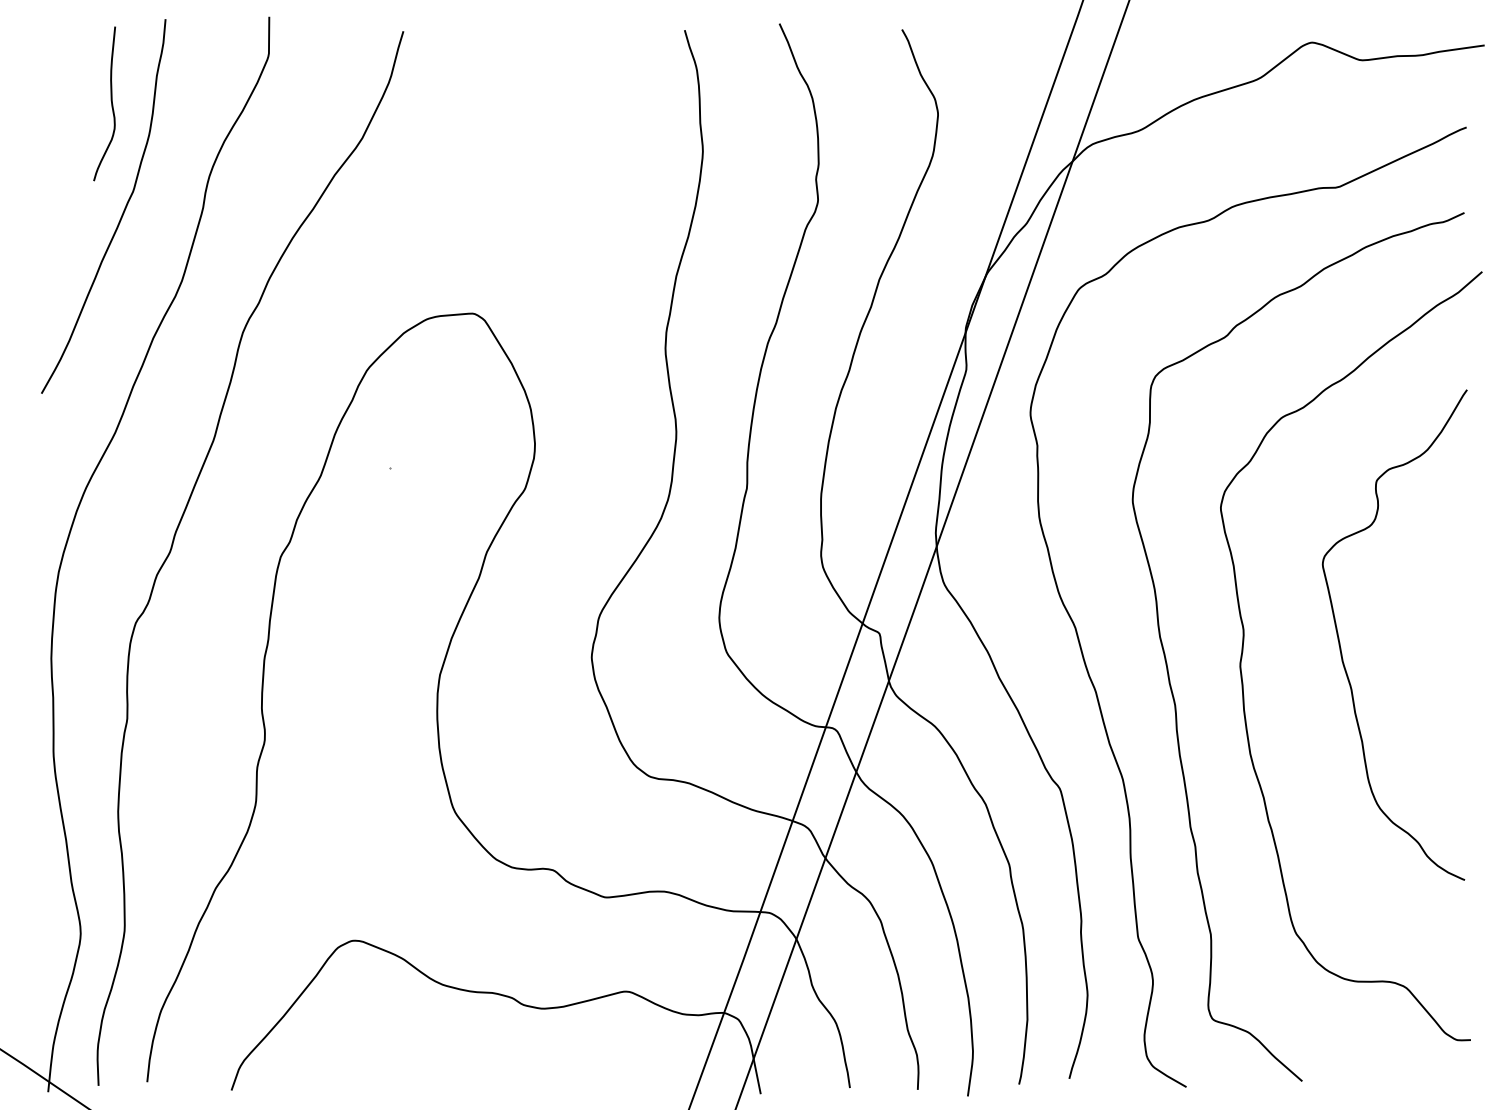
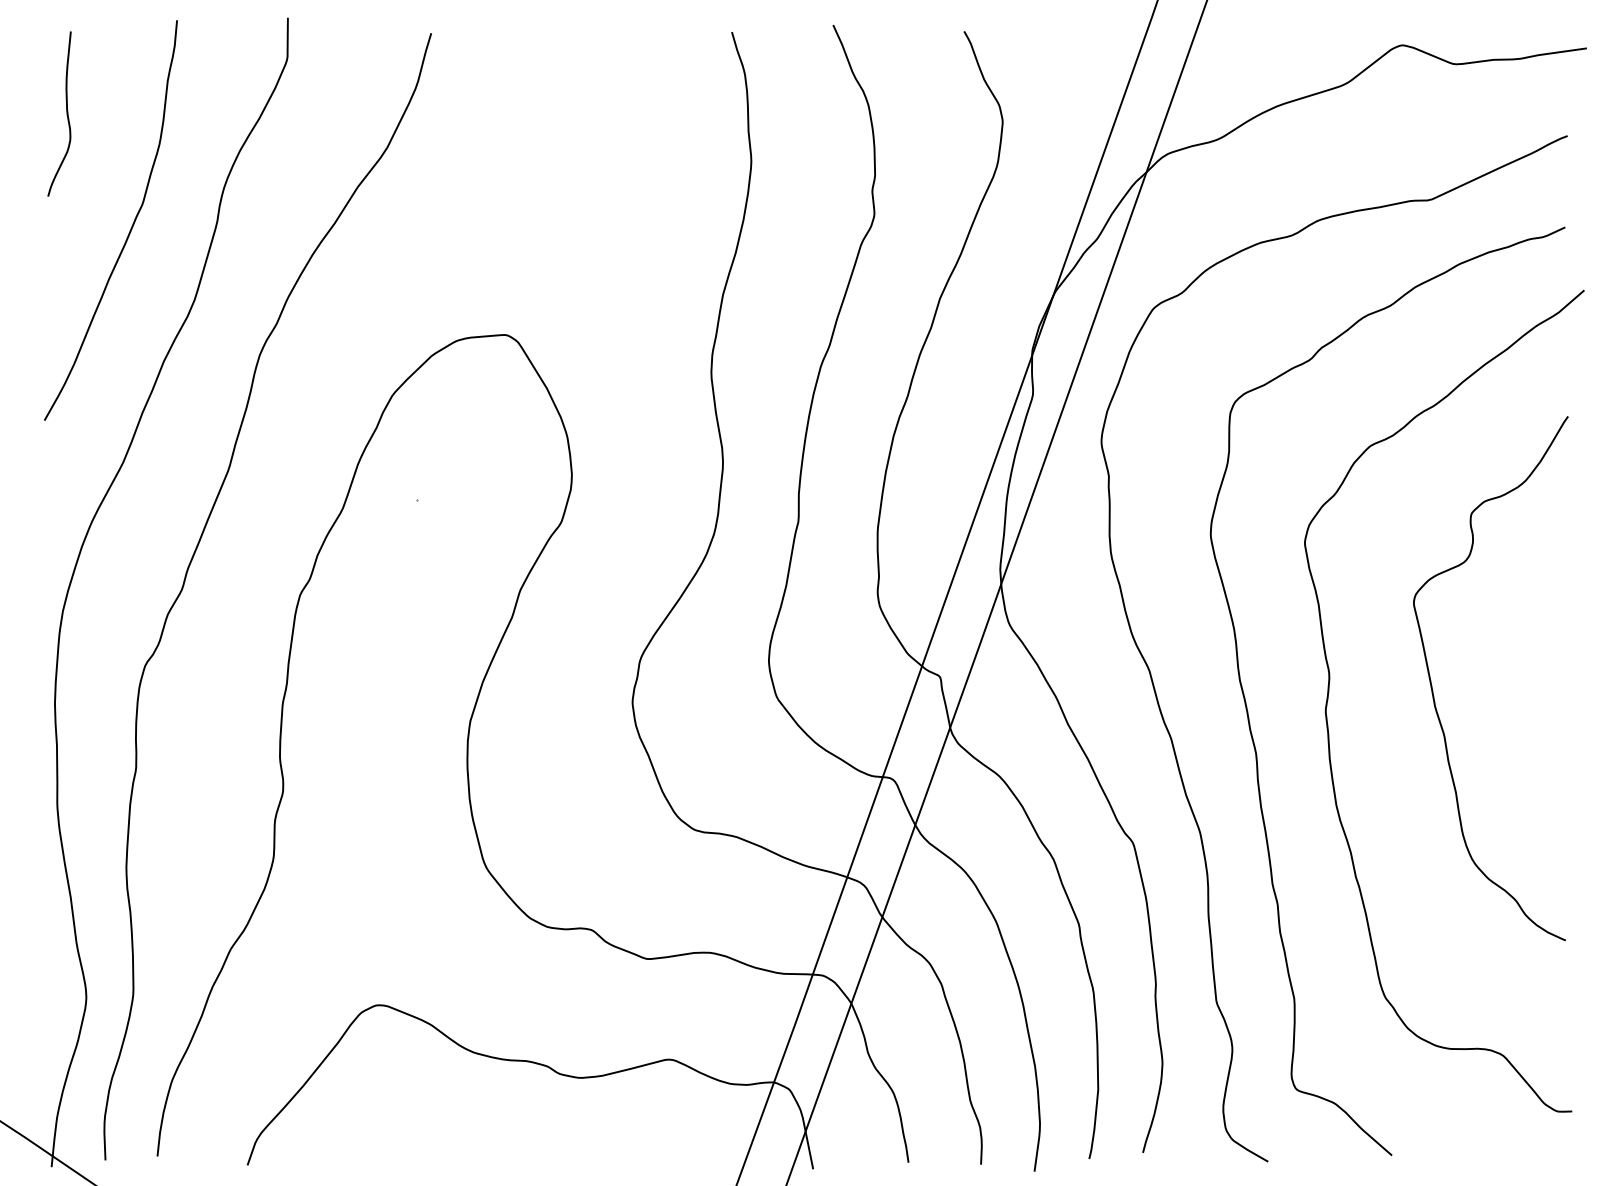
curve: (110, 100) -> (65, 110), moved

